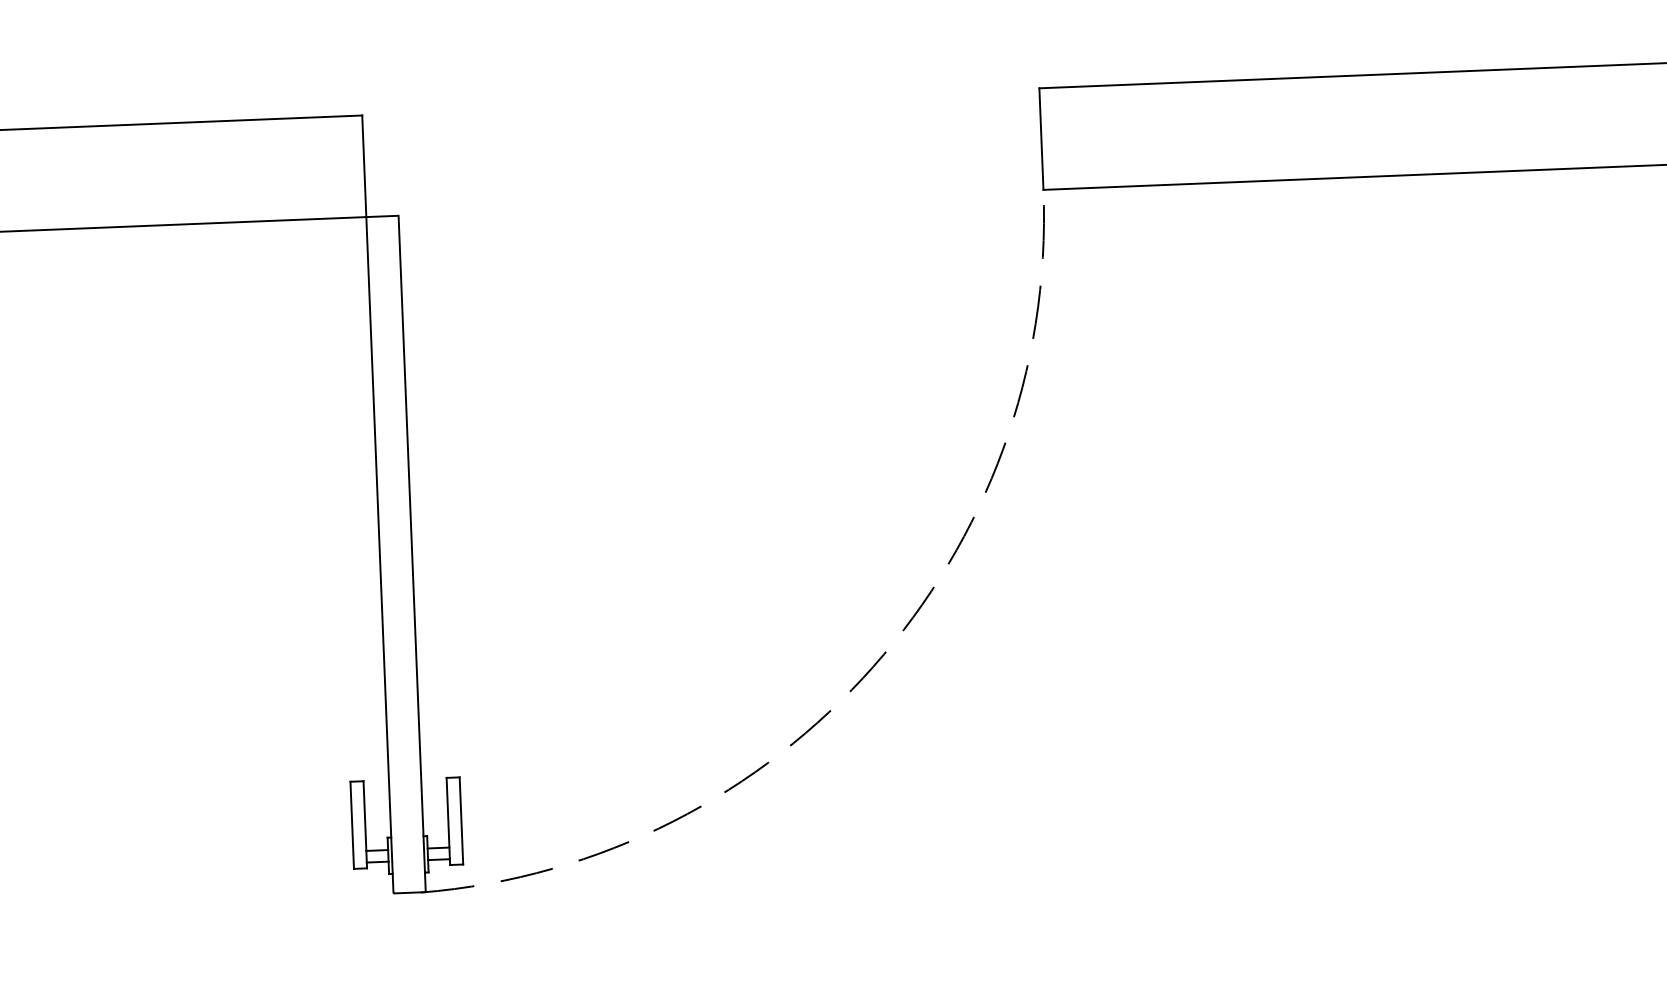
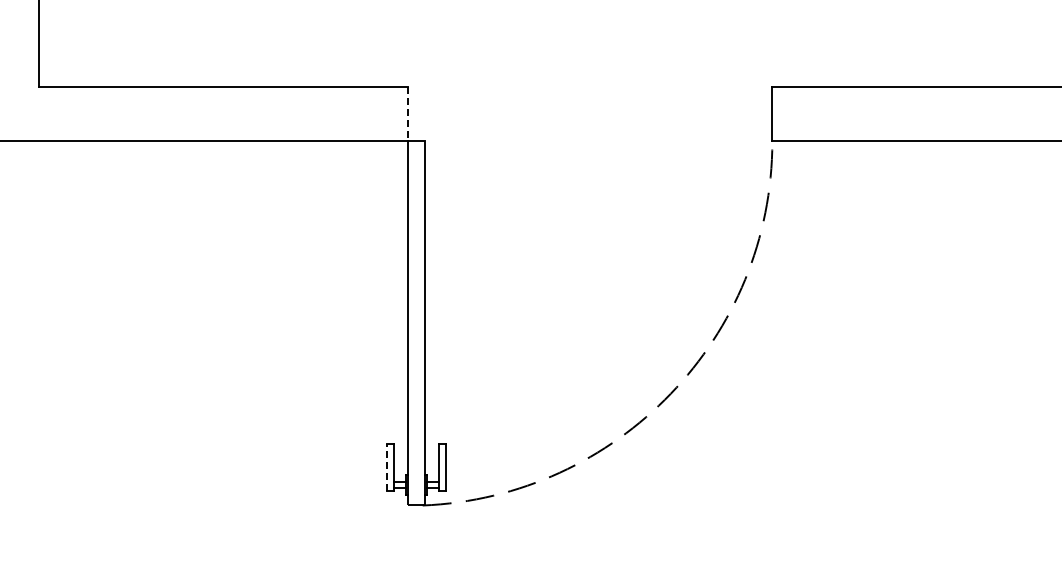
line: (363, 167) -> (407, 114), solid -> dashed
line: (352, 824) -> (387, 467), solid -> dashed

